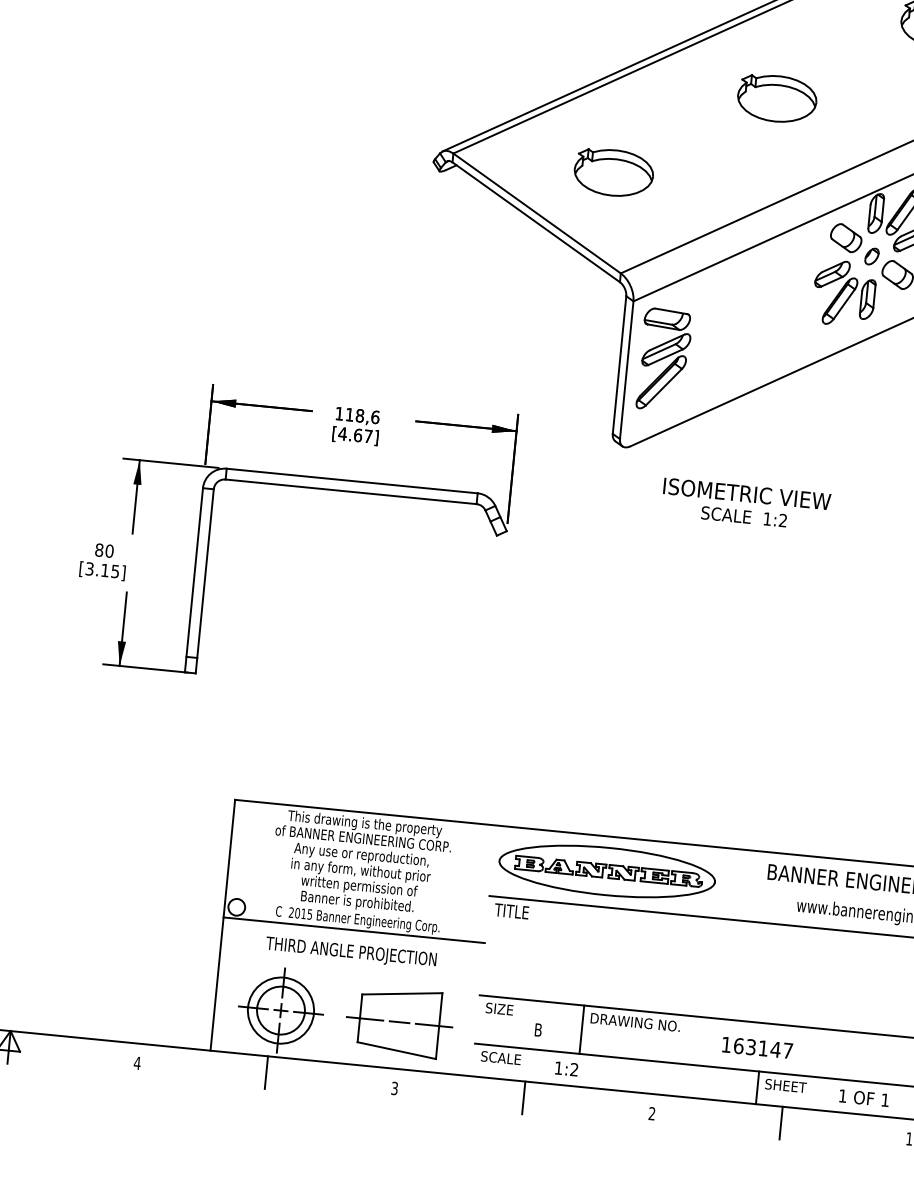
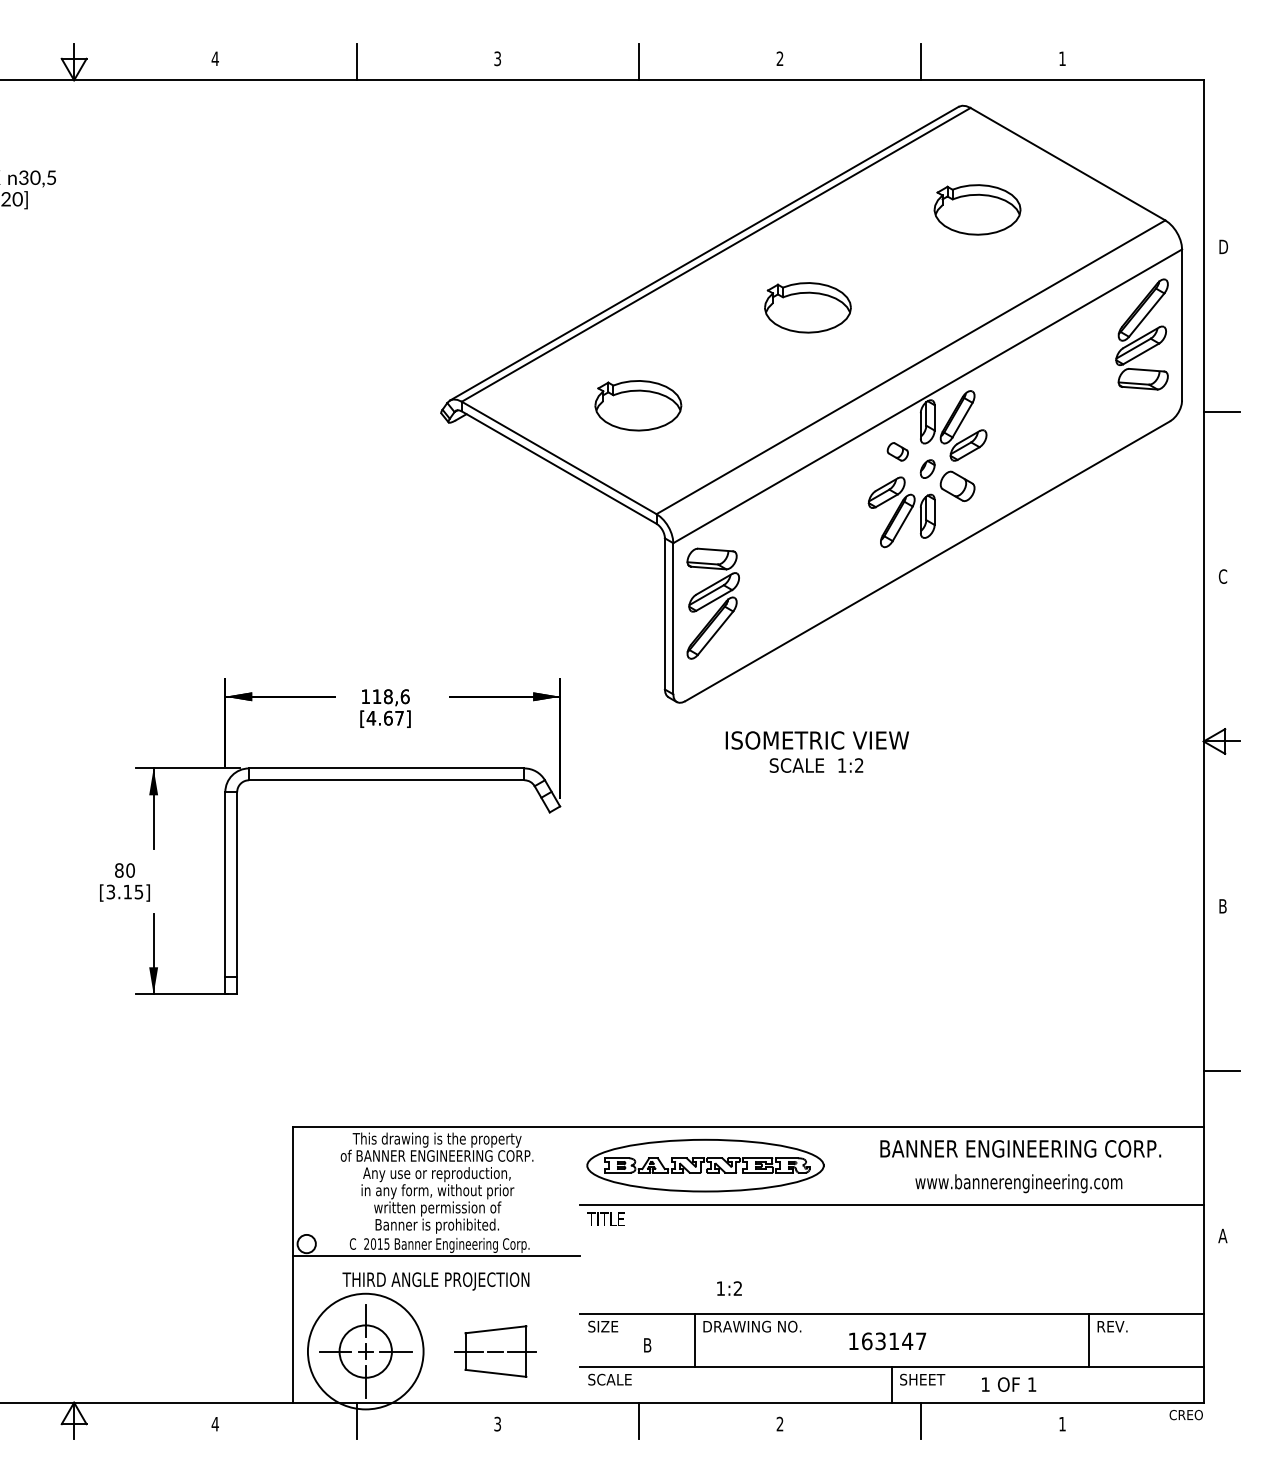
part: (845, 237) -> (897, 451), size x0.6
circle: (280, 1010) -> (365, 1351), size x1.6
part: (399, 1022) -> (495, 1351), size x0.7
text: (566, 1068) -> (729, 1288), moved

